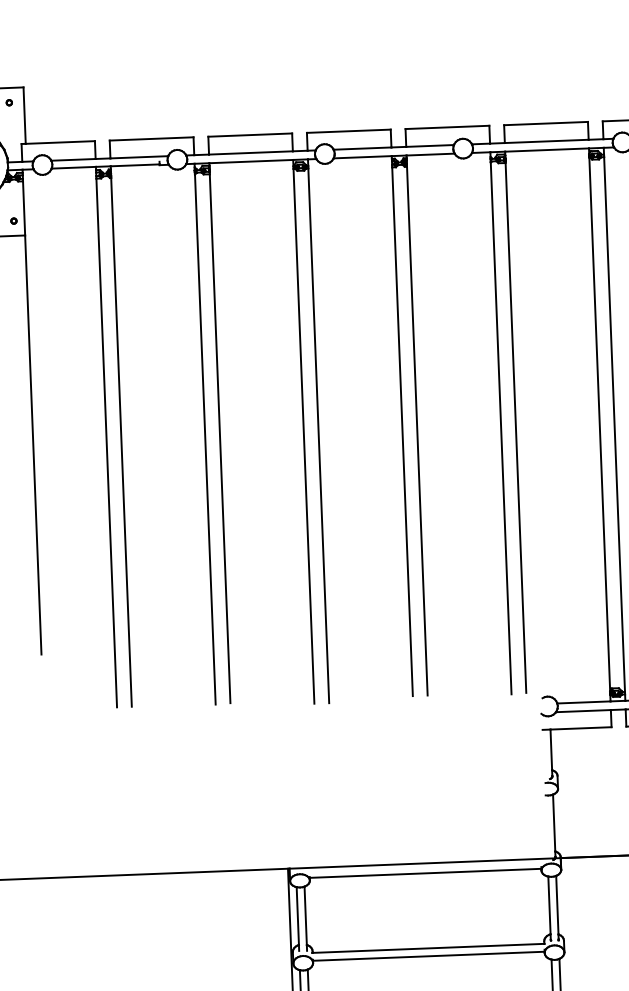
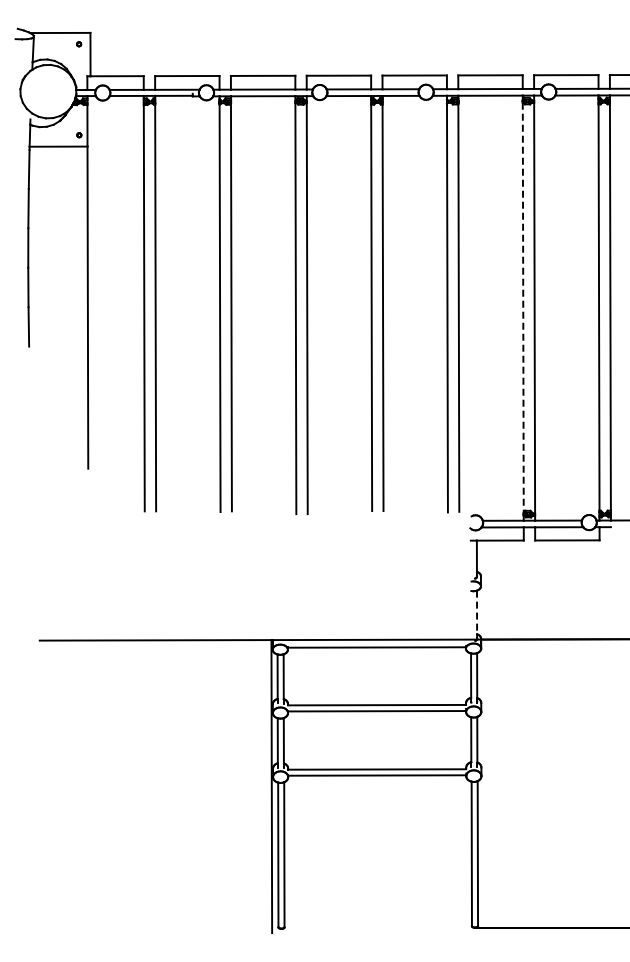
line: (600, 425) -> (523, 308), solid -> dashed
line: (554, 823) -> (477, 612), solid -> dashed

